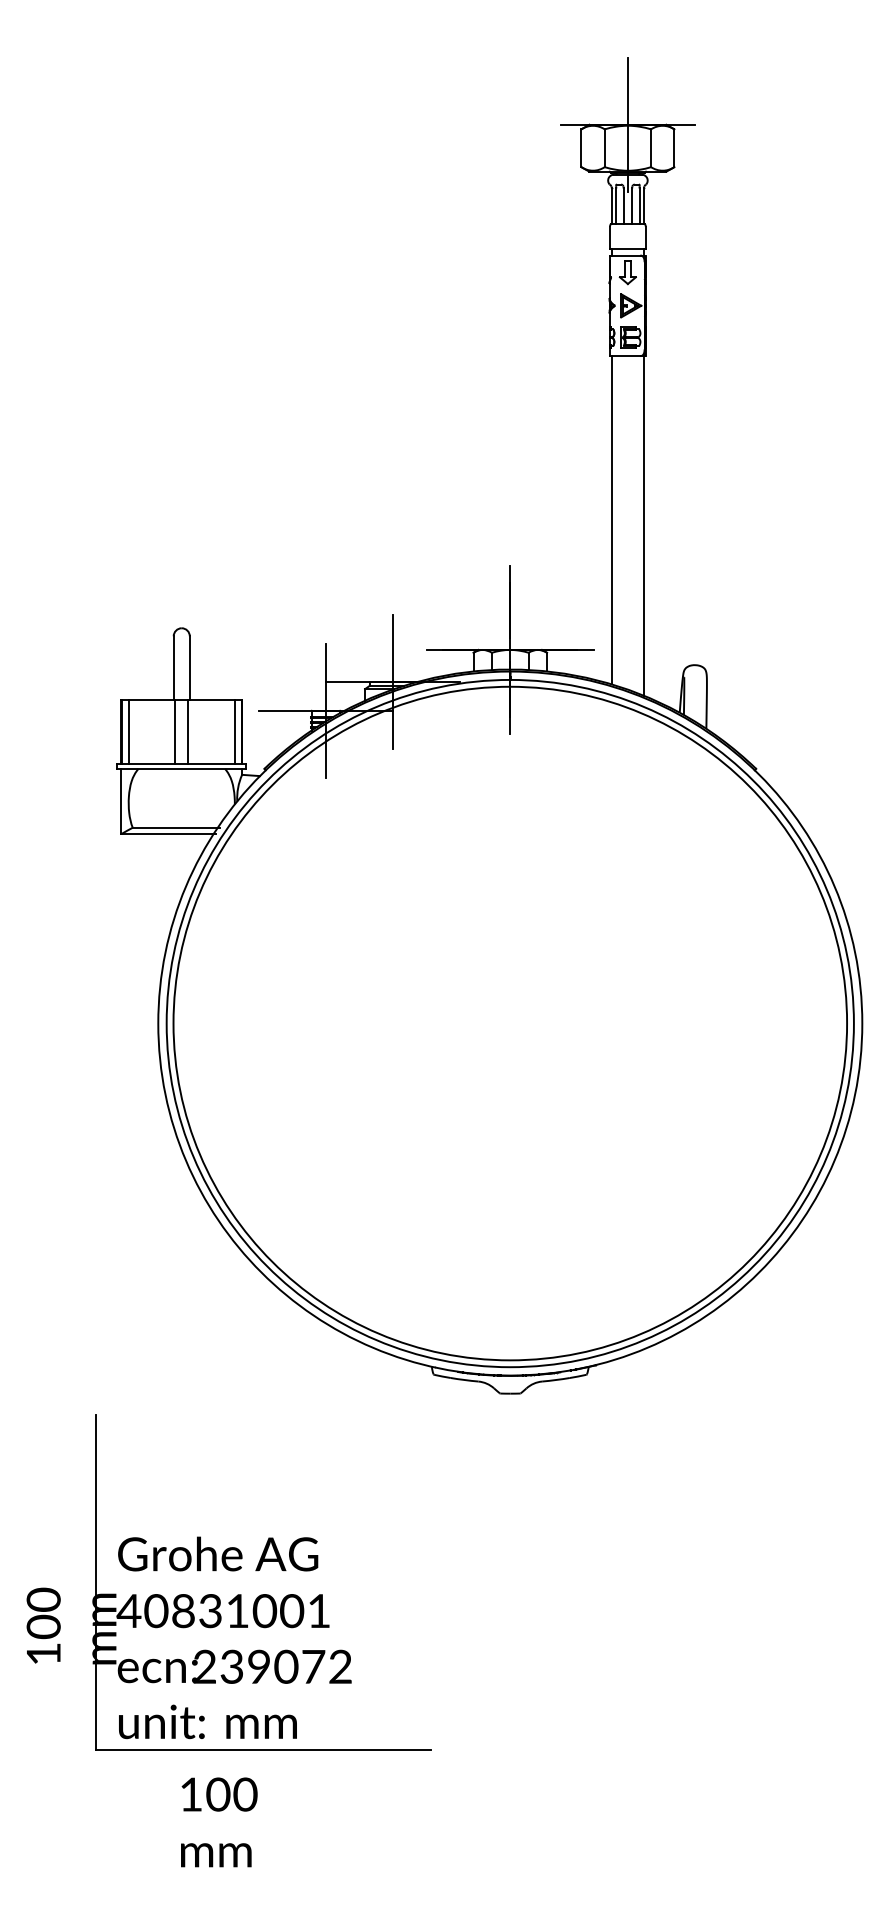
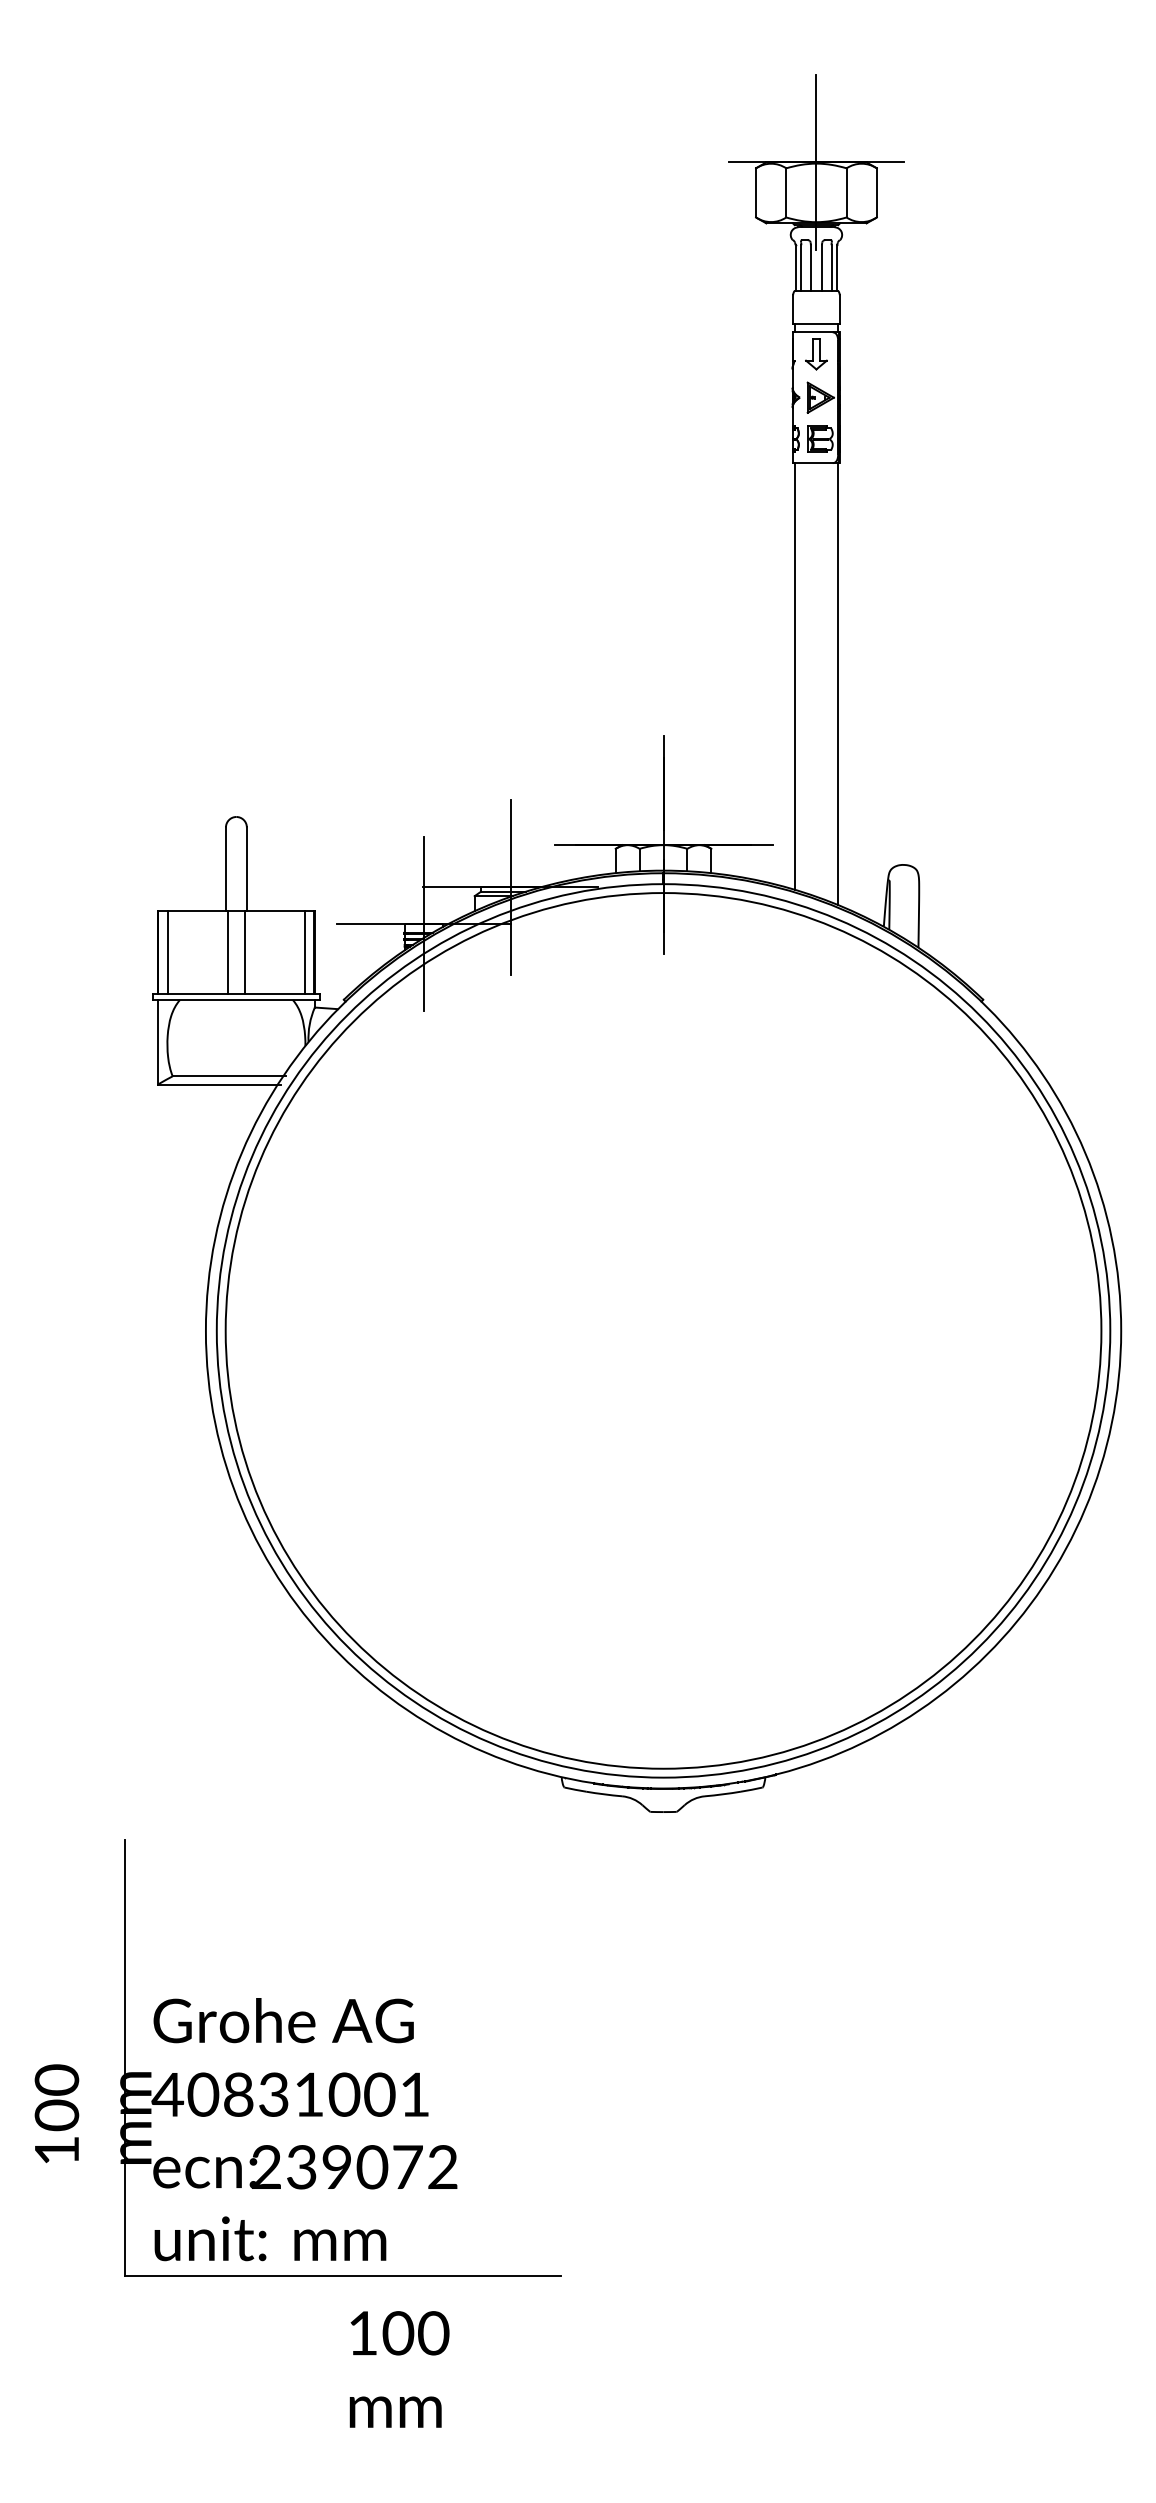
text: (219, 1822) -> (399, 2369), moved

